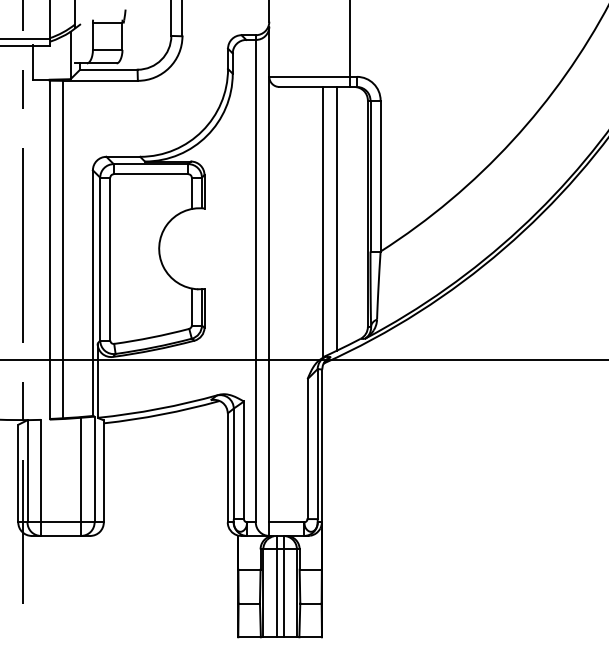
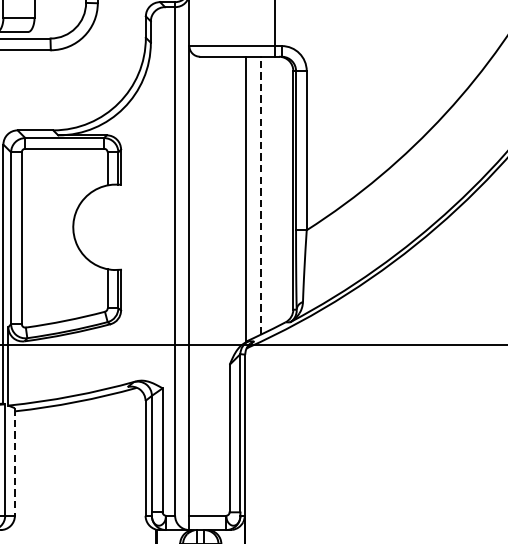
line: (336, 218) -> (260, 195), solid -> dashed
line: (103, 471) -> (14, 462), solid -> dashed

